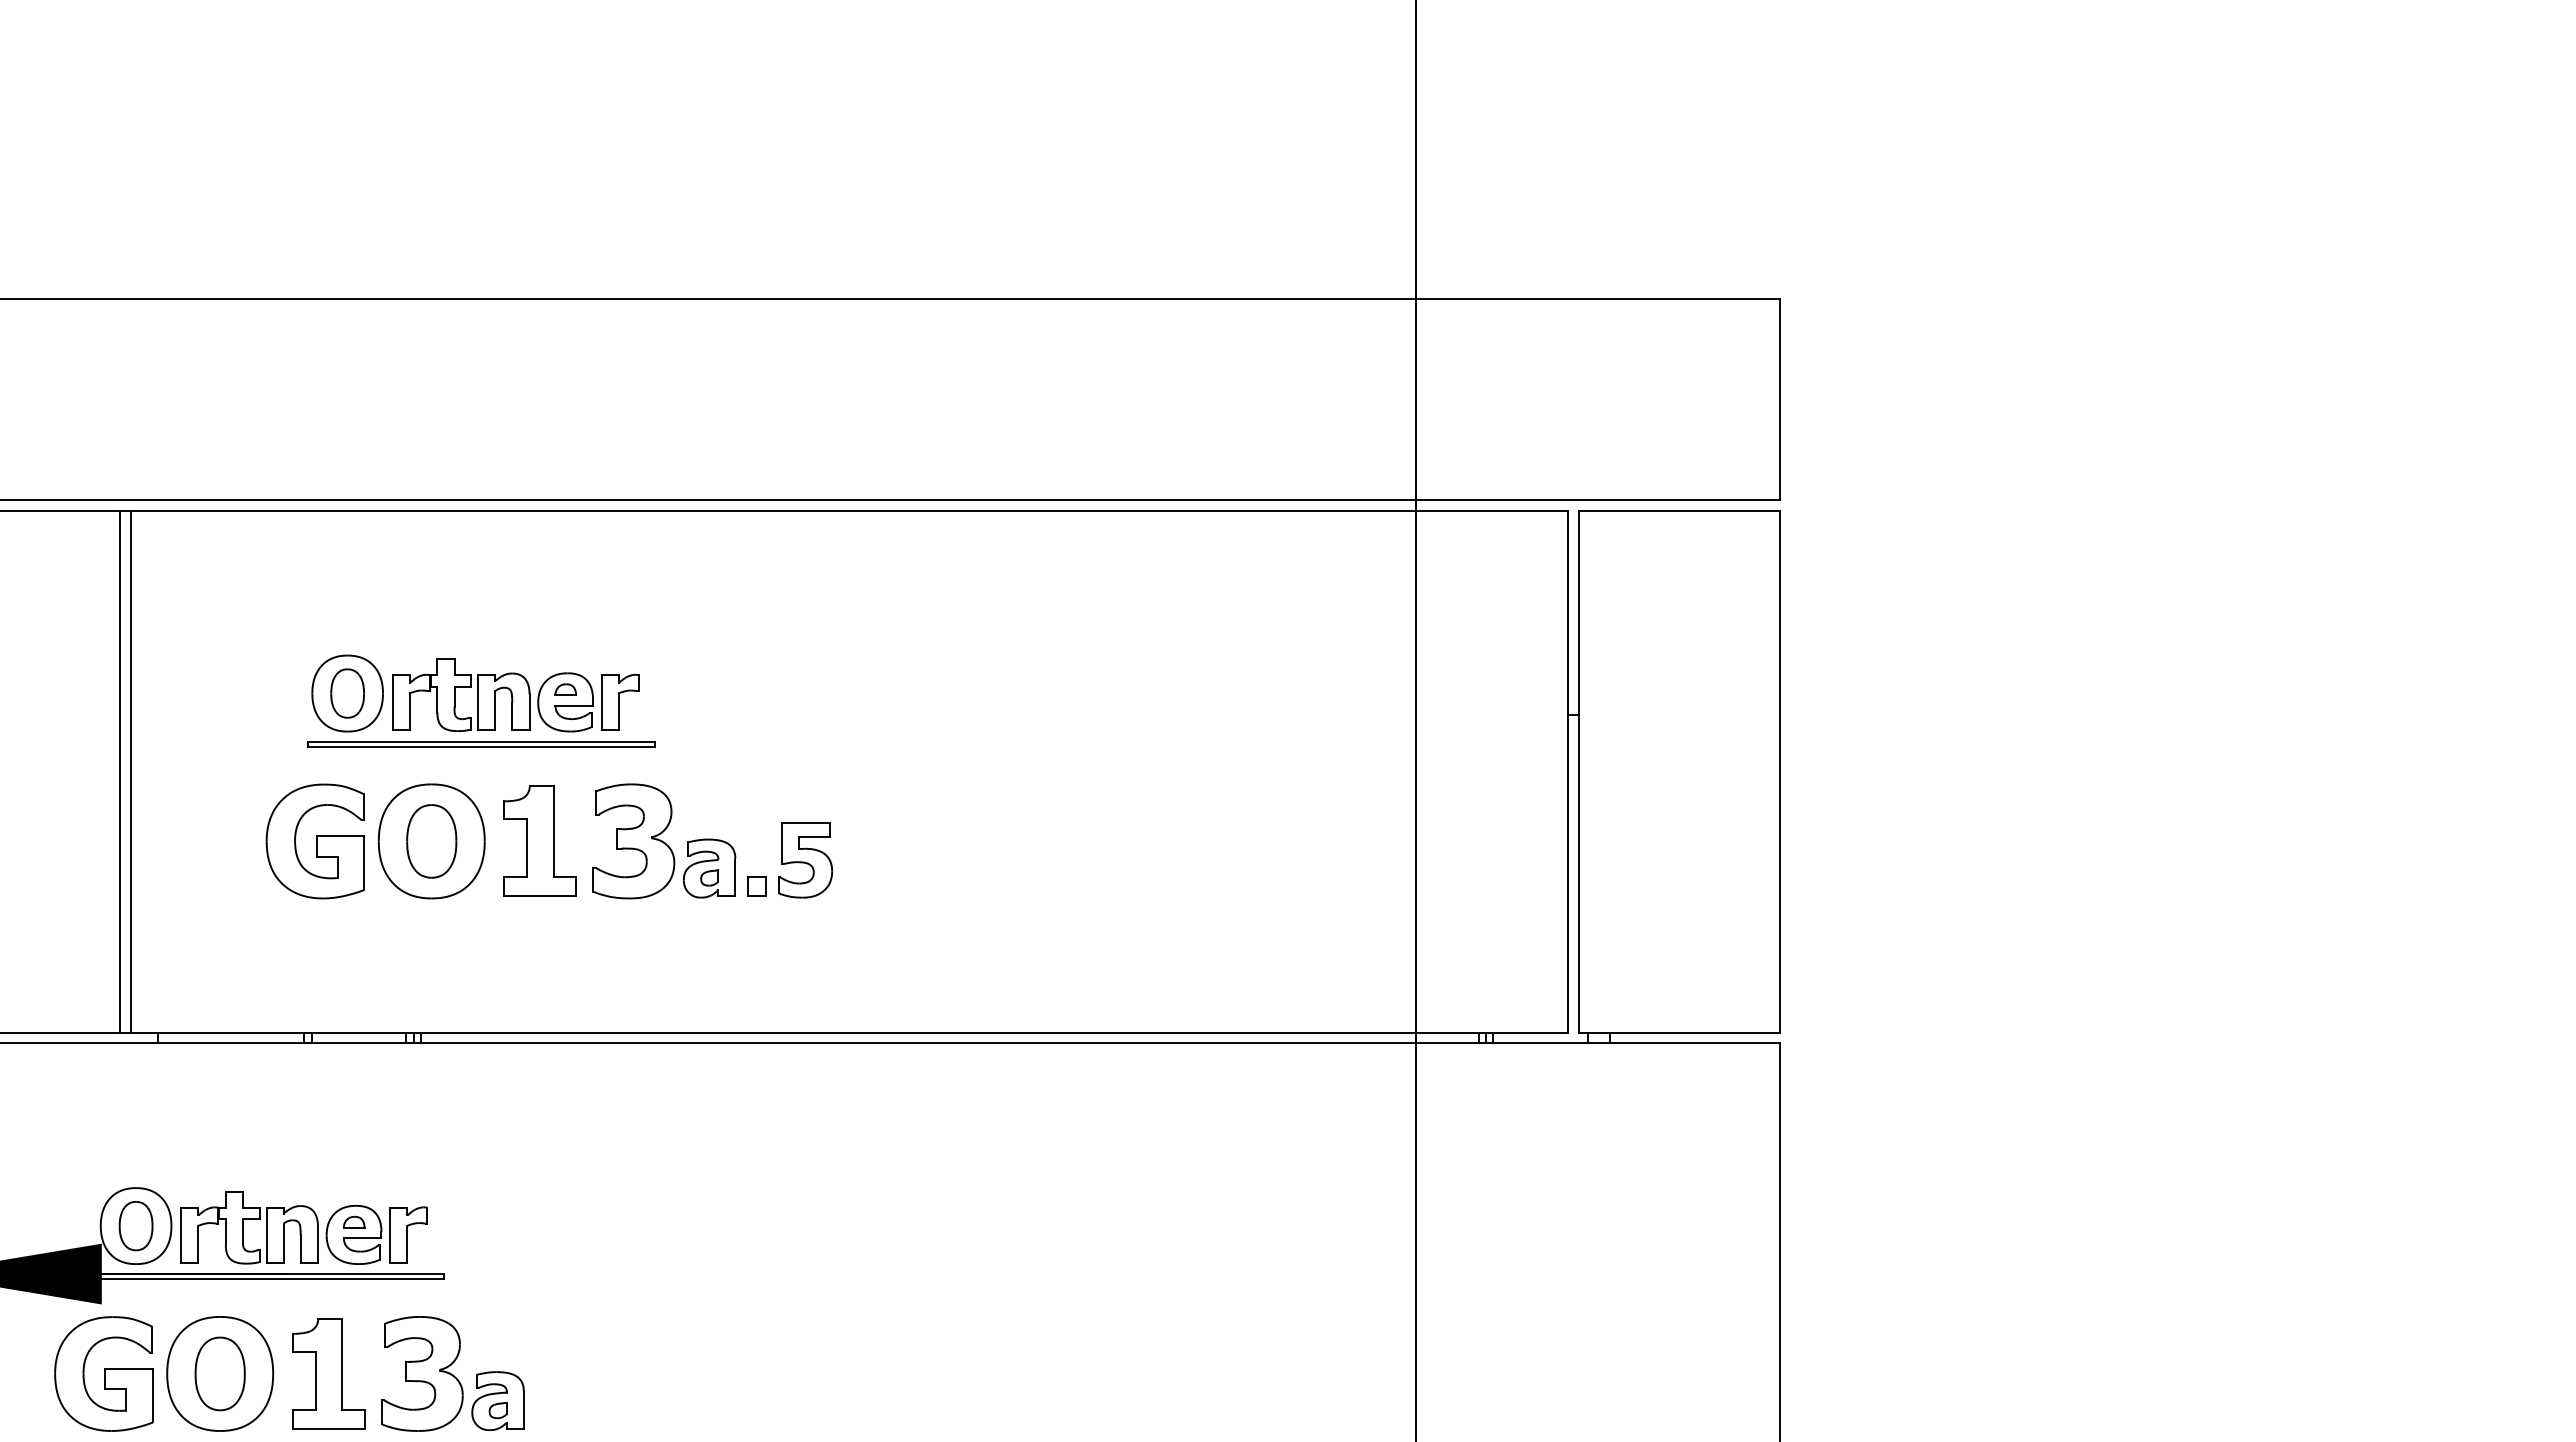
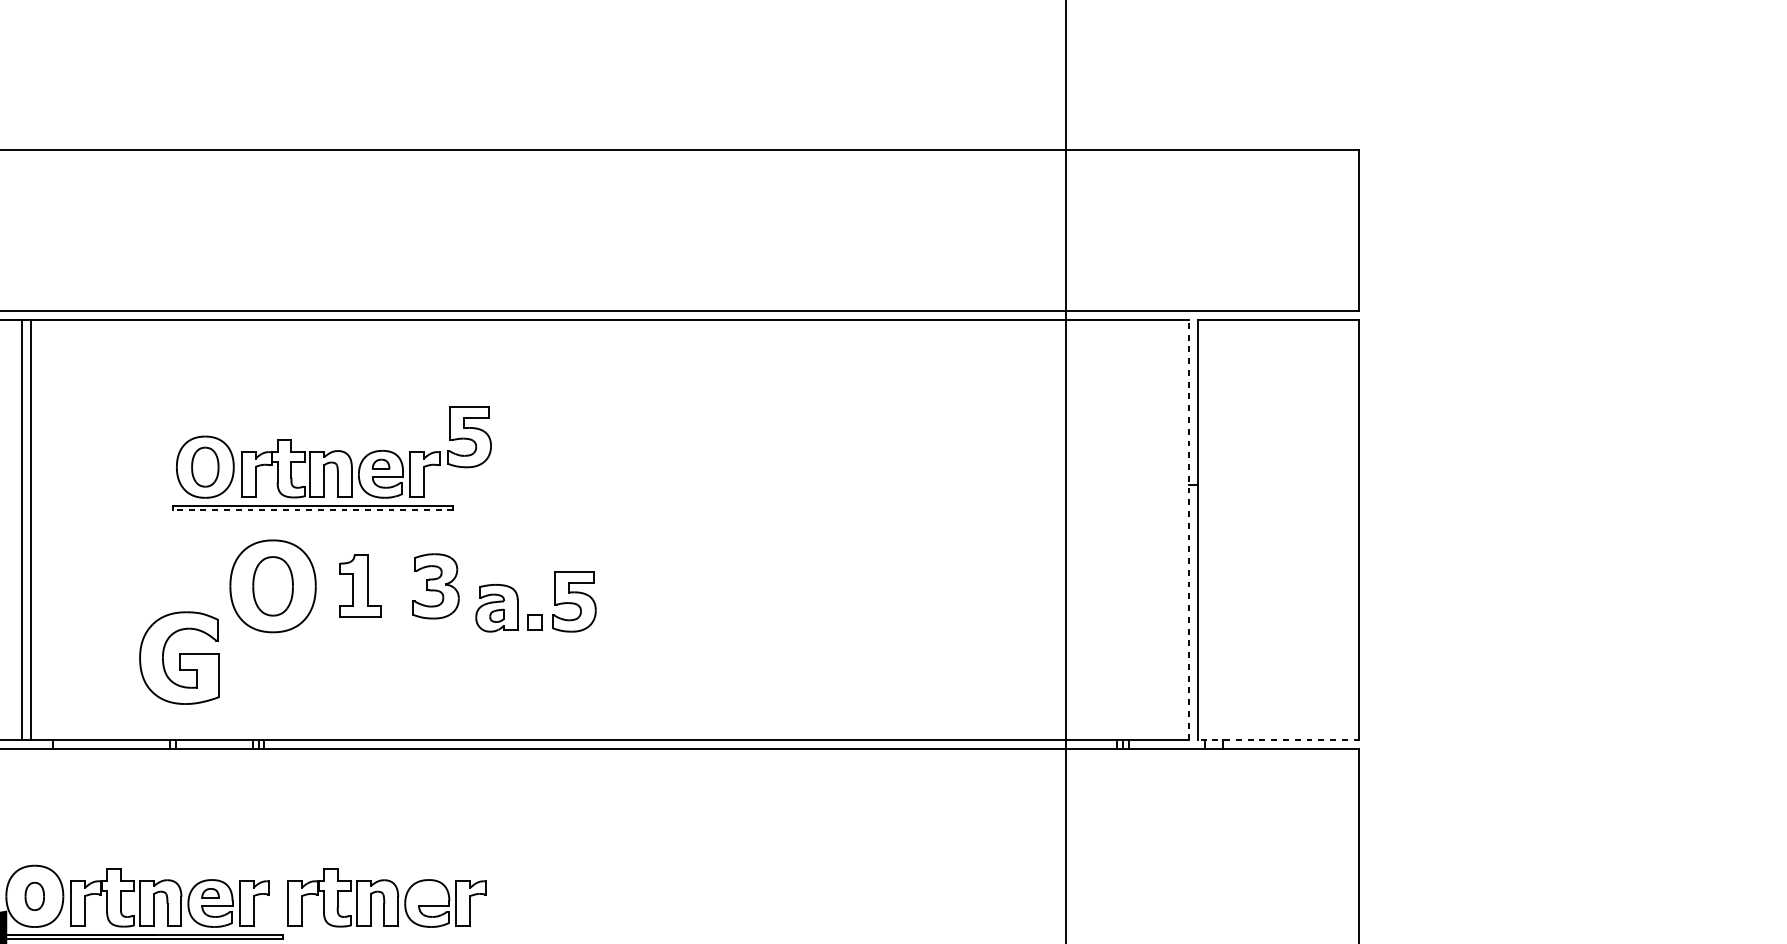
part: (675, 656) -> (469, 437), added
line: (481, 746) -> (313, 509), solid -> dashed
line: (1568, 771) -> (1189, 530), solid -> dashed
part: (539, 840) -> (359, 585), size x0.7
part: (314, 841) -> (178, 658), moved
part: (633, 841) -> (435, 586), size x0.7
line: (1678, 1032) -> (1277, 740), solid -> dashed
part: (135, 1226) -> (34, 896), size x0.7
part: (572, 1227) -> (386, 897), added

